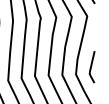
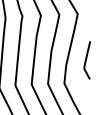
curve: (91, 67) -> (86, 60), moved

